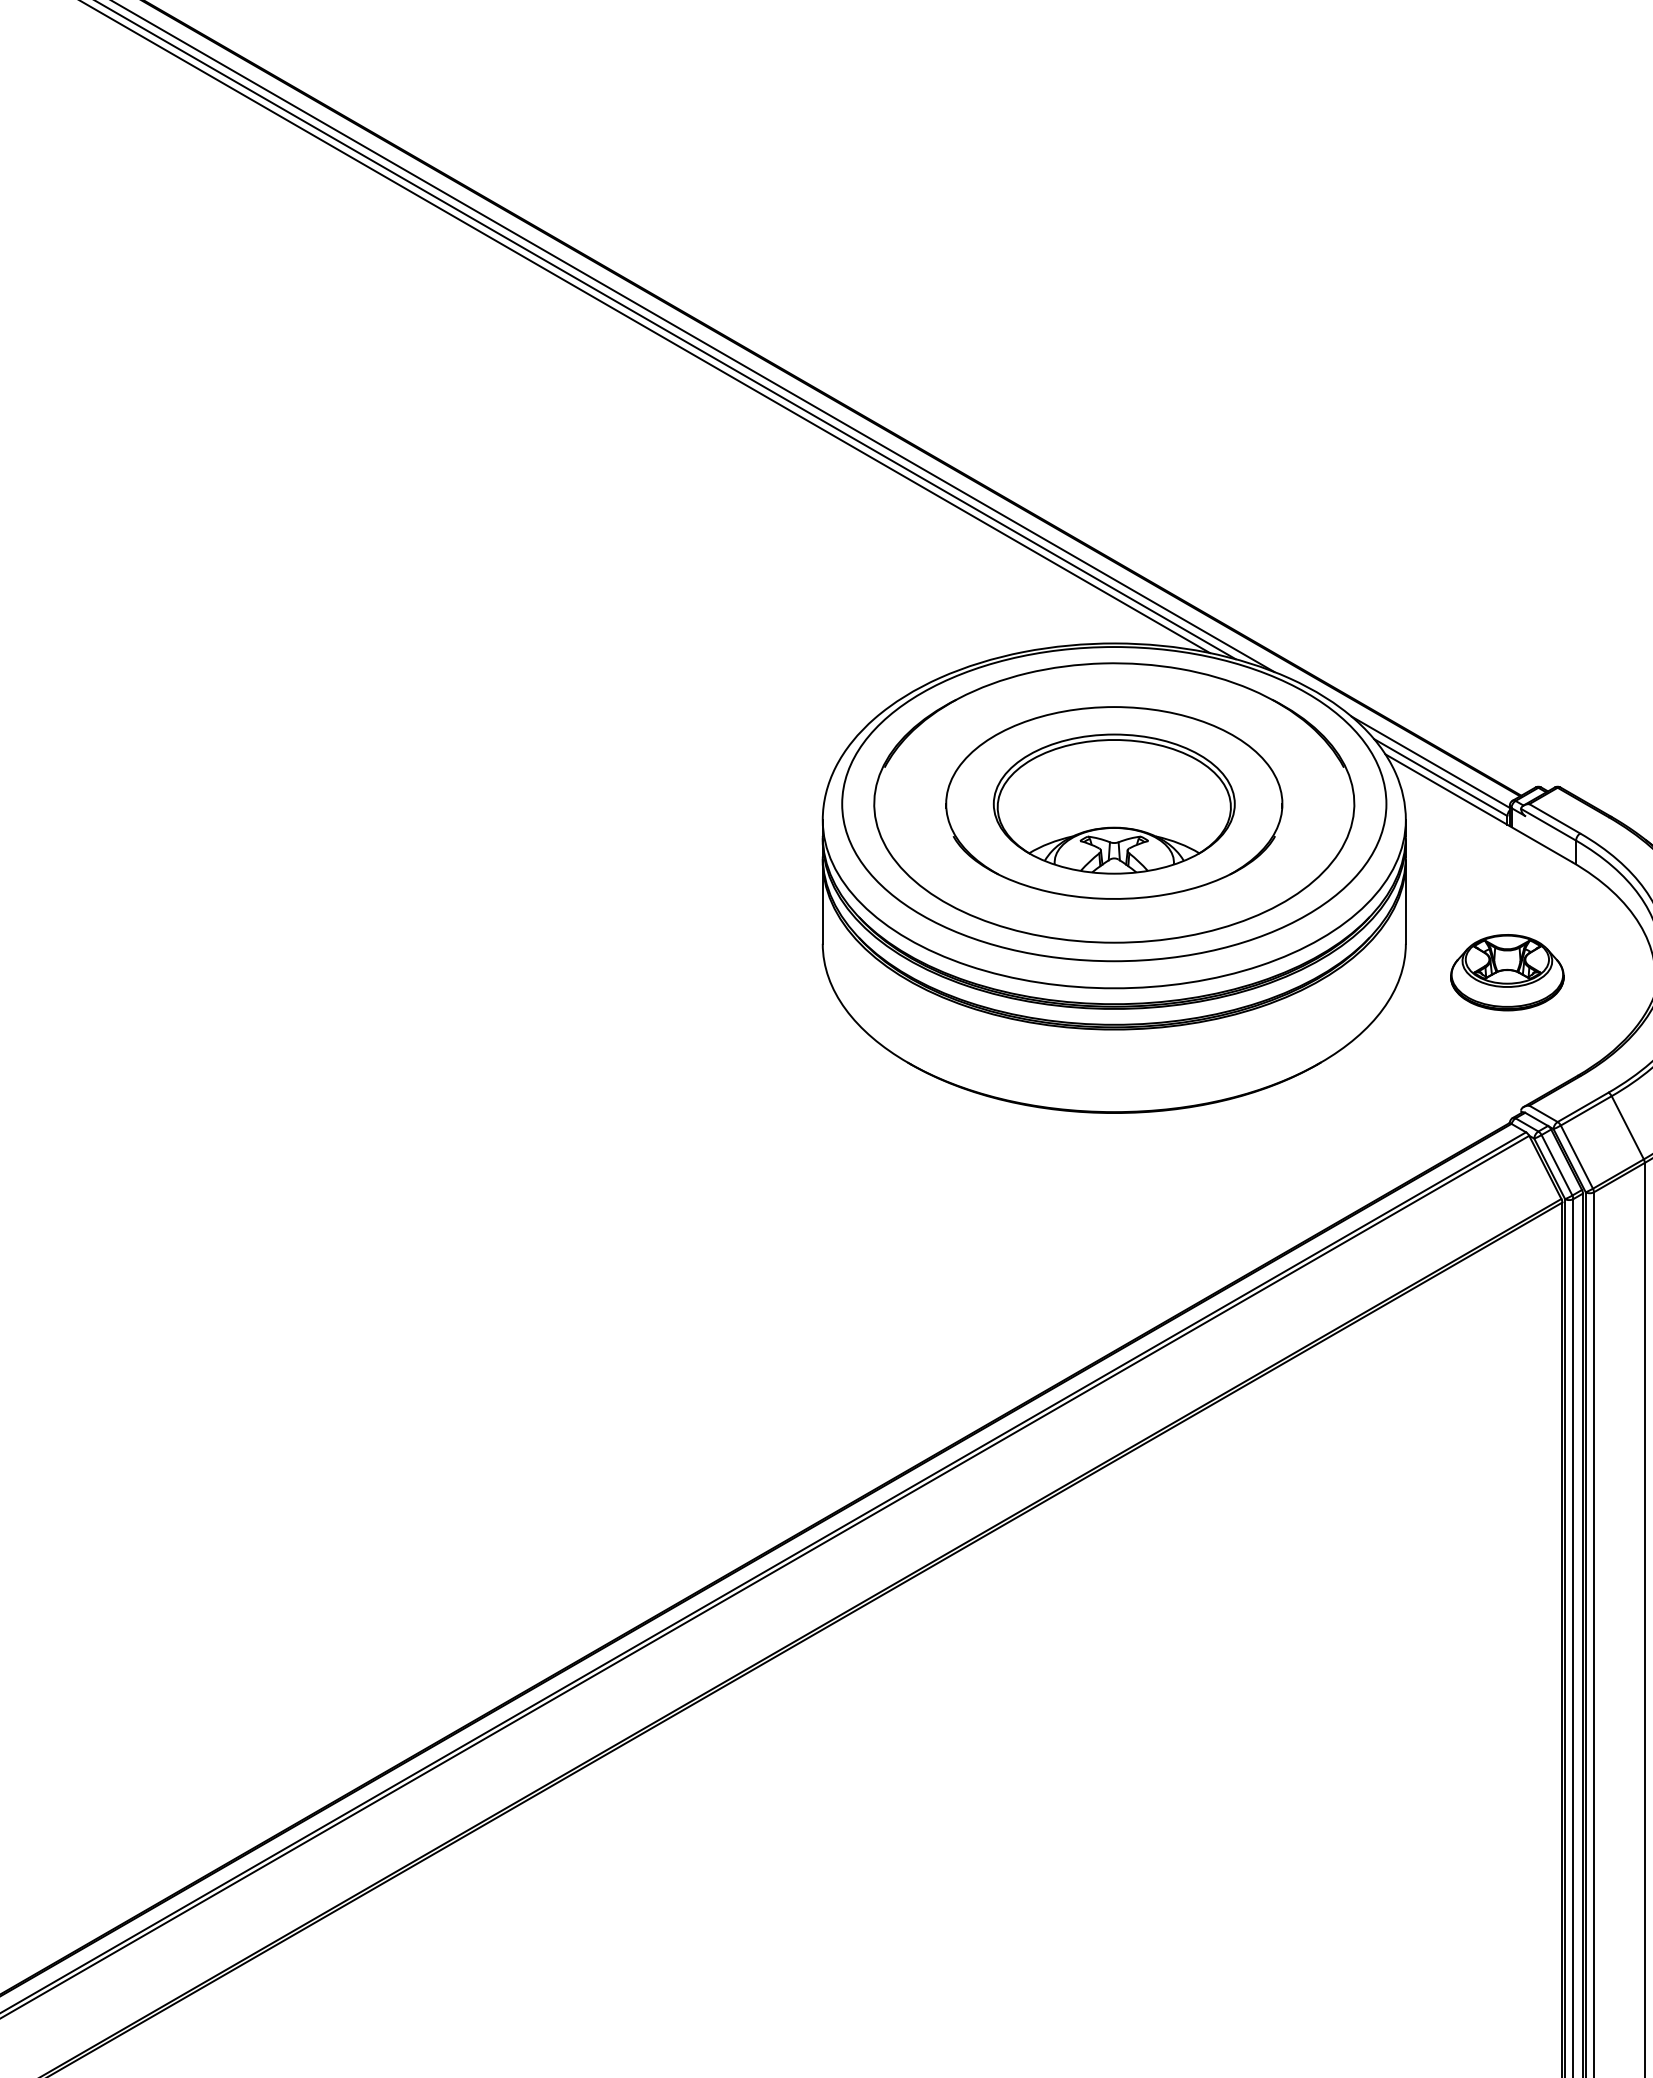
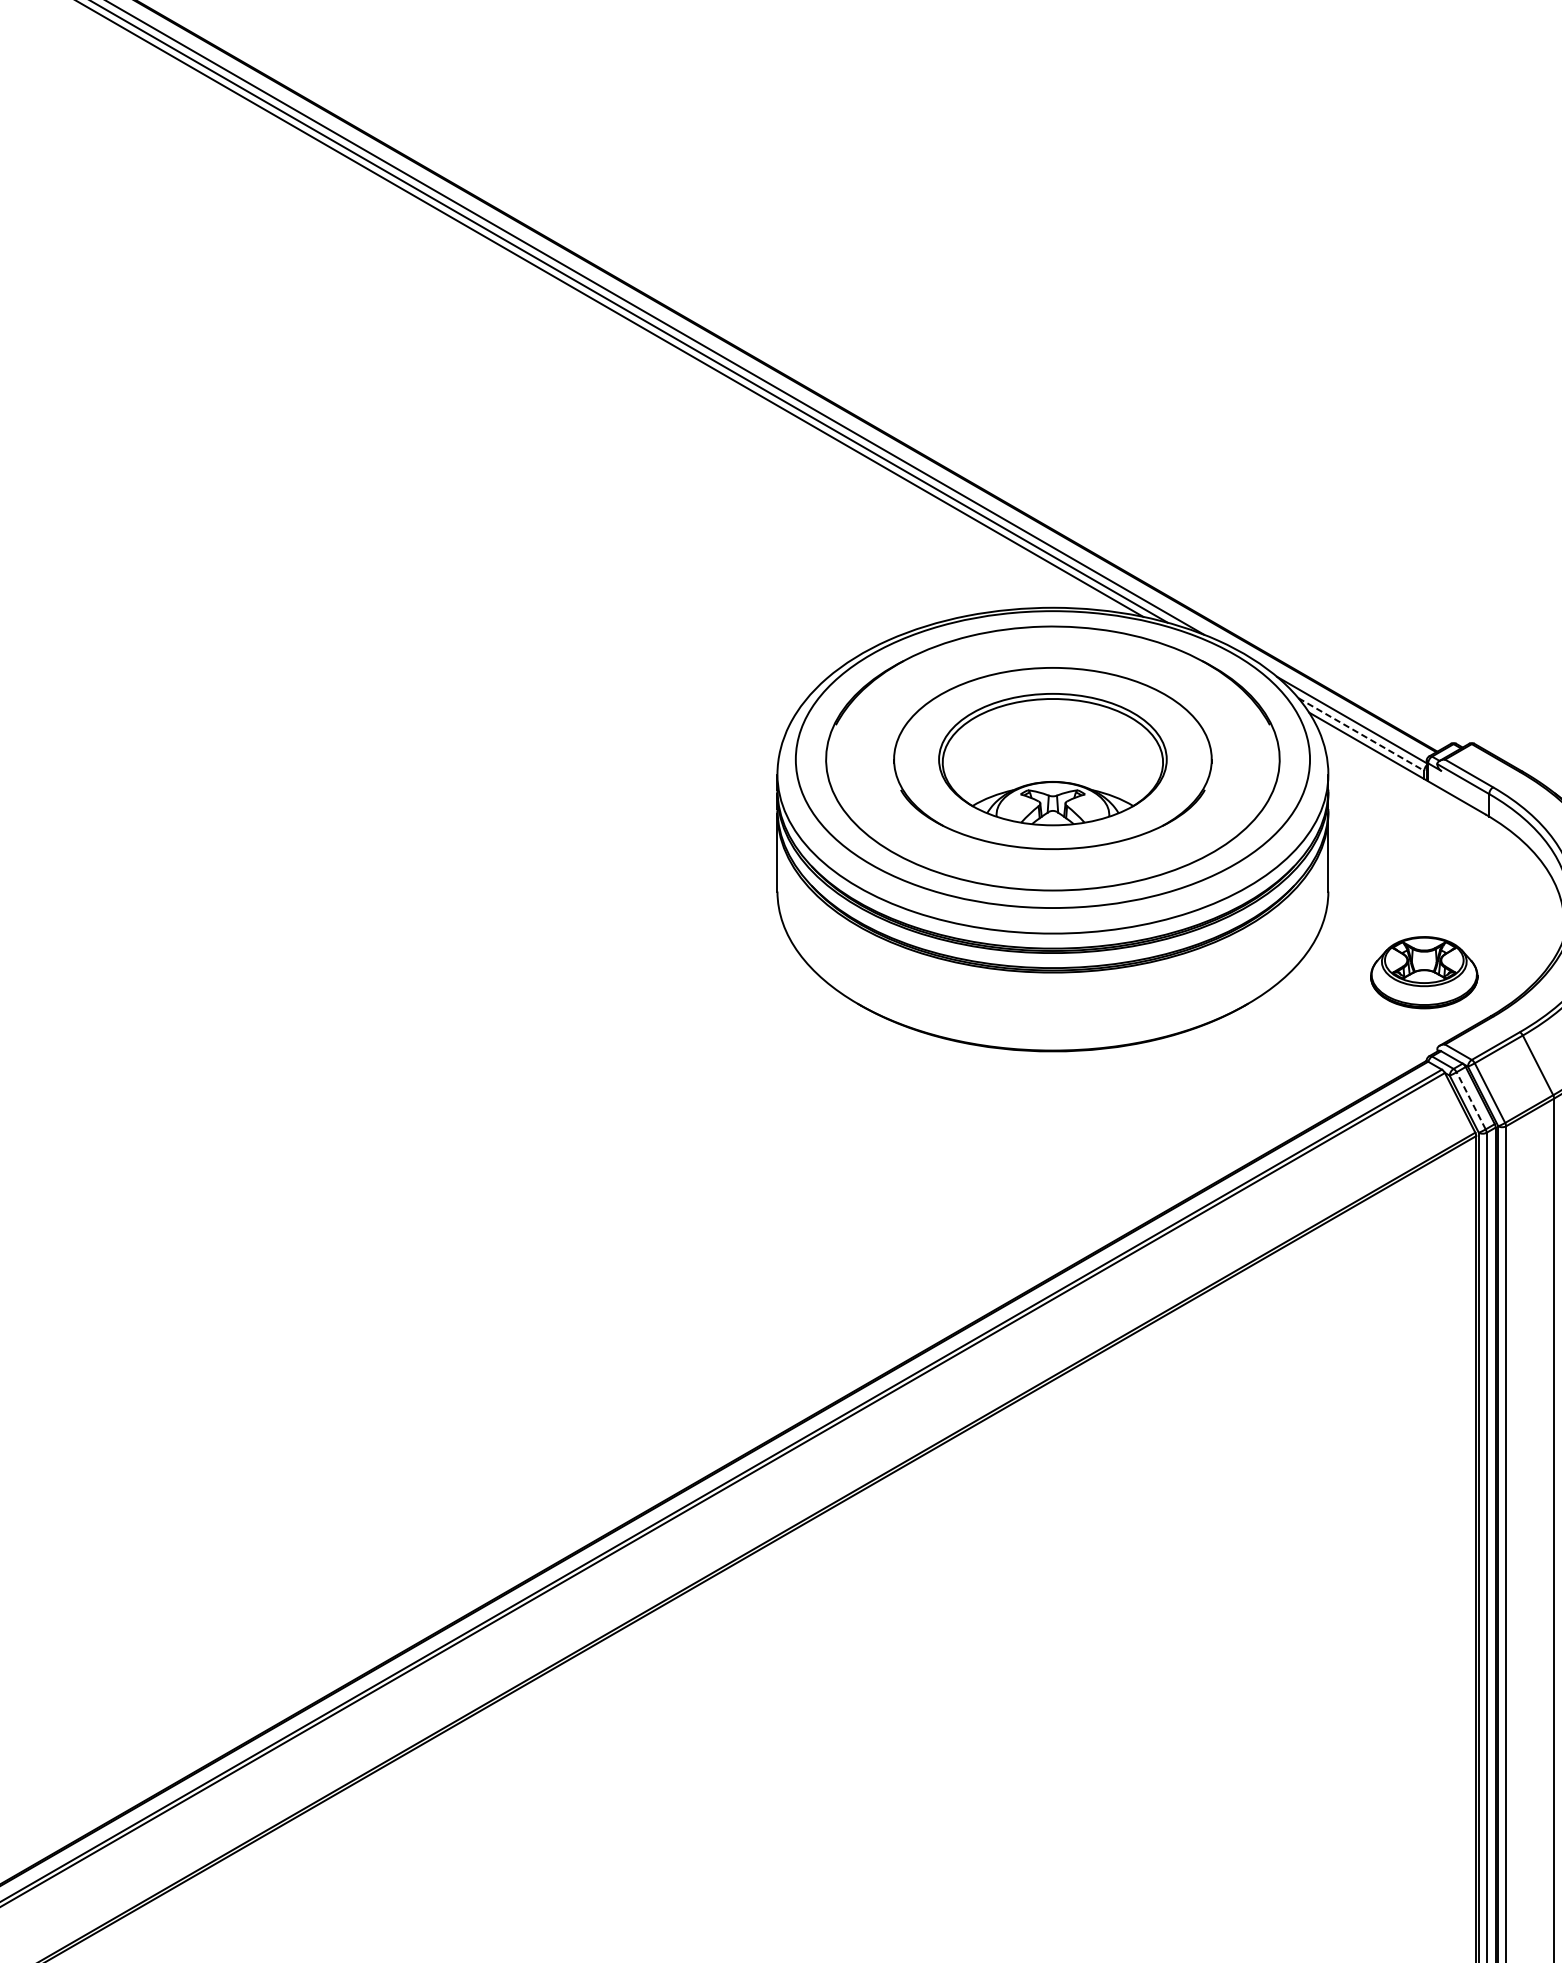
line: (1440, 777) -> (1361, 734), solid -> dashed
part: (1507, 972) -> (1424, 972), moved
line: (1557, 1165) -> (1471, 1101), solid -> dashed

